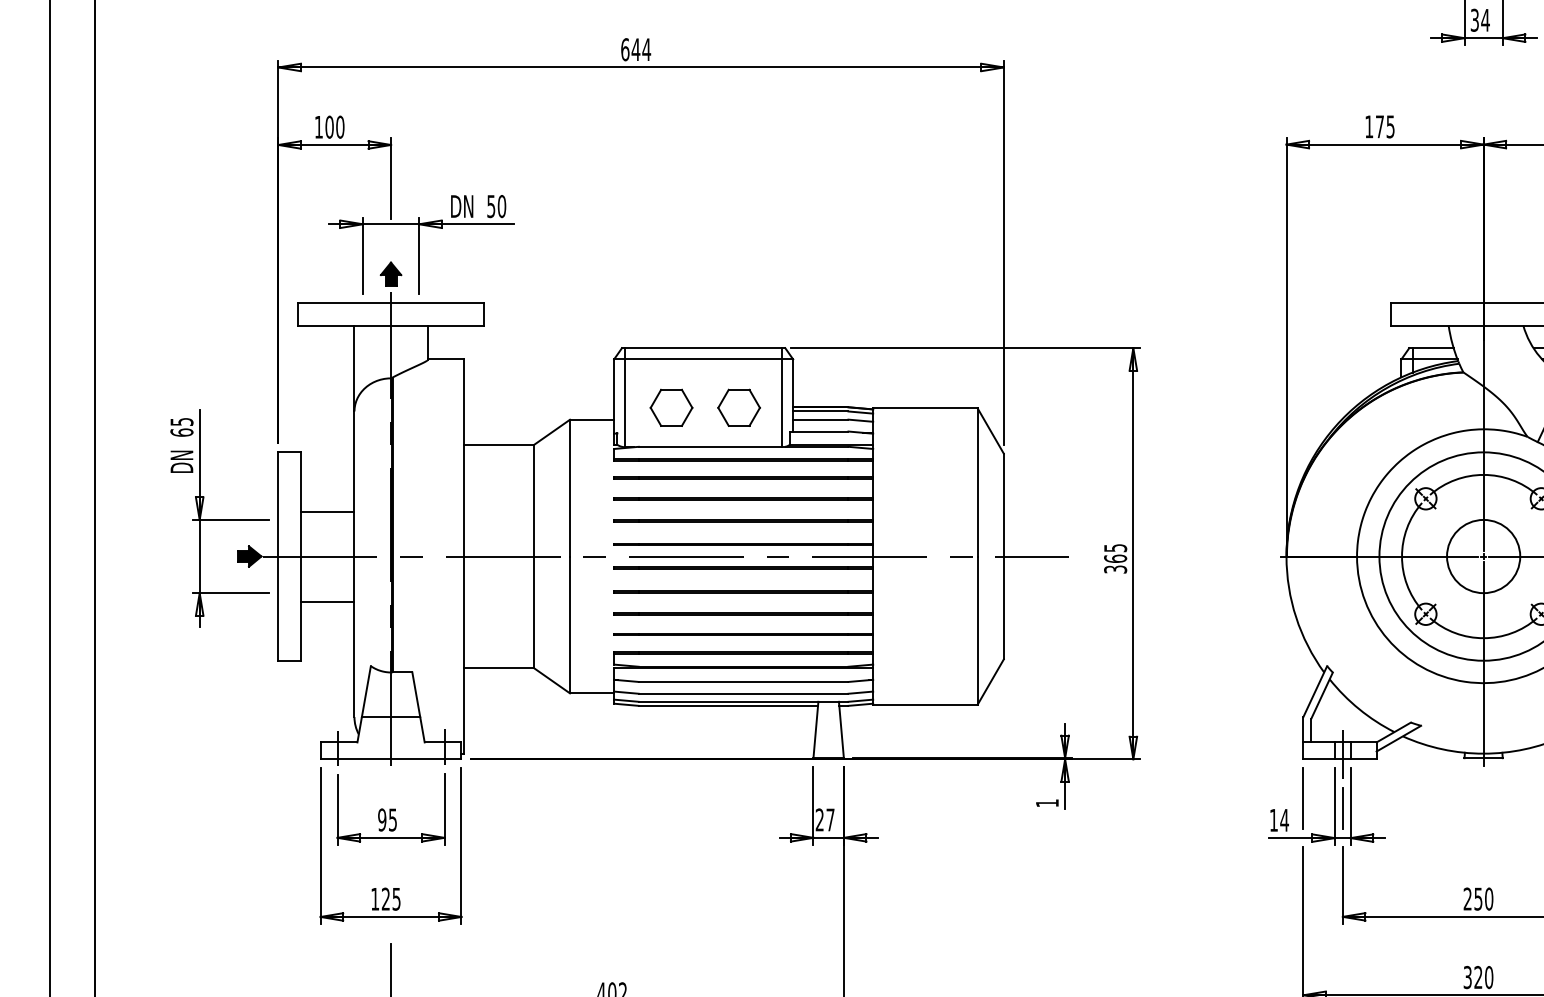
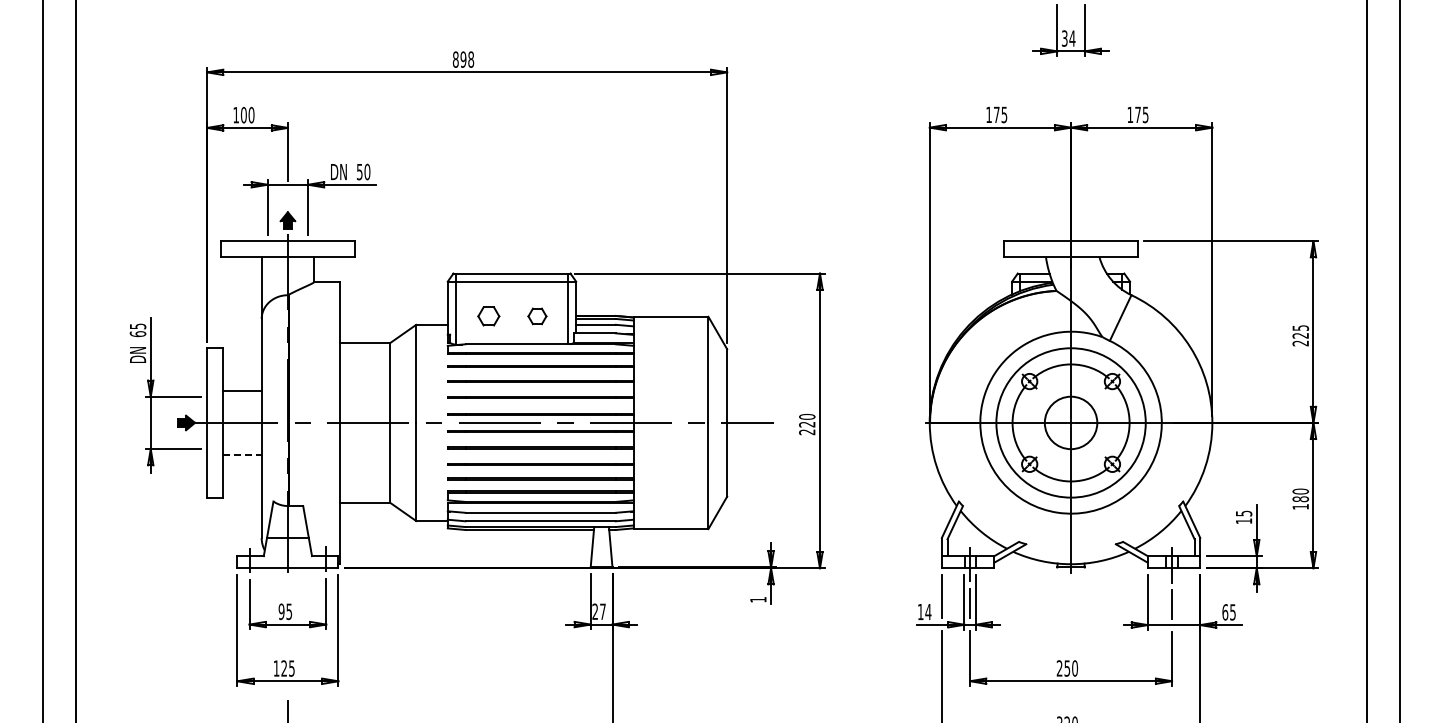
text: (636, 49) -> (463, 59), 644 -> 898
part: (670, 408) -> (488, 316), size x0.7
part: (739, 408) -> (537, 316), size x0.6
text: (1115, 558) -> (807, 424), 365 -> 220
line: (329, 601) -> (243, 455), solid -> dashed

